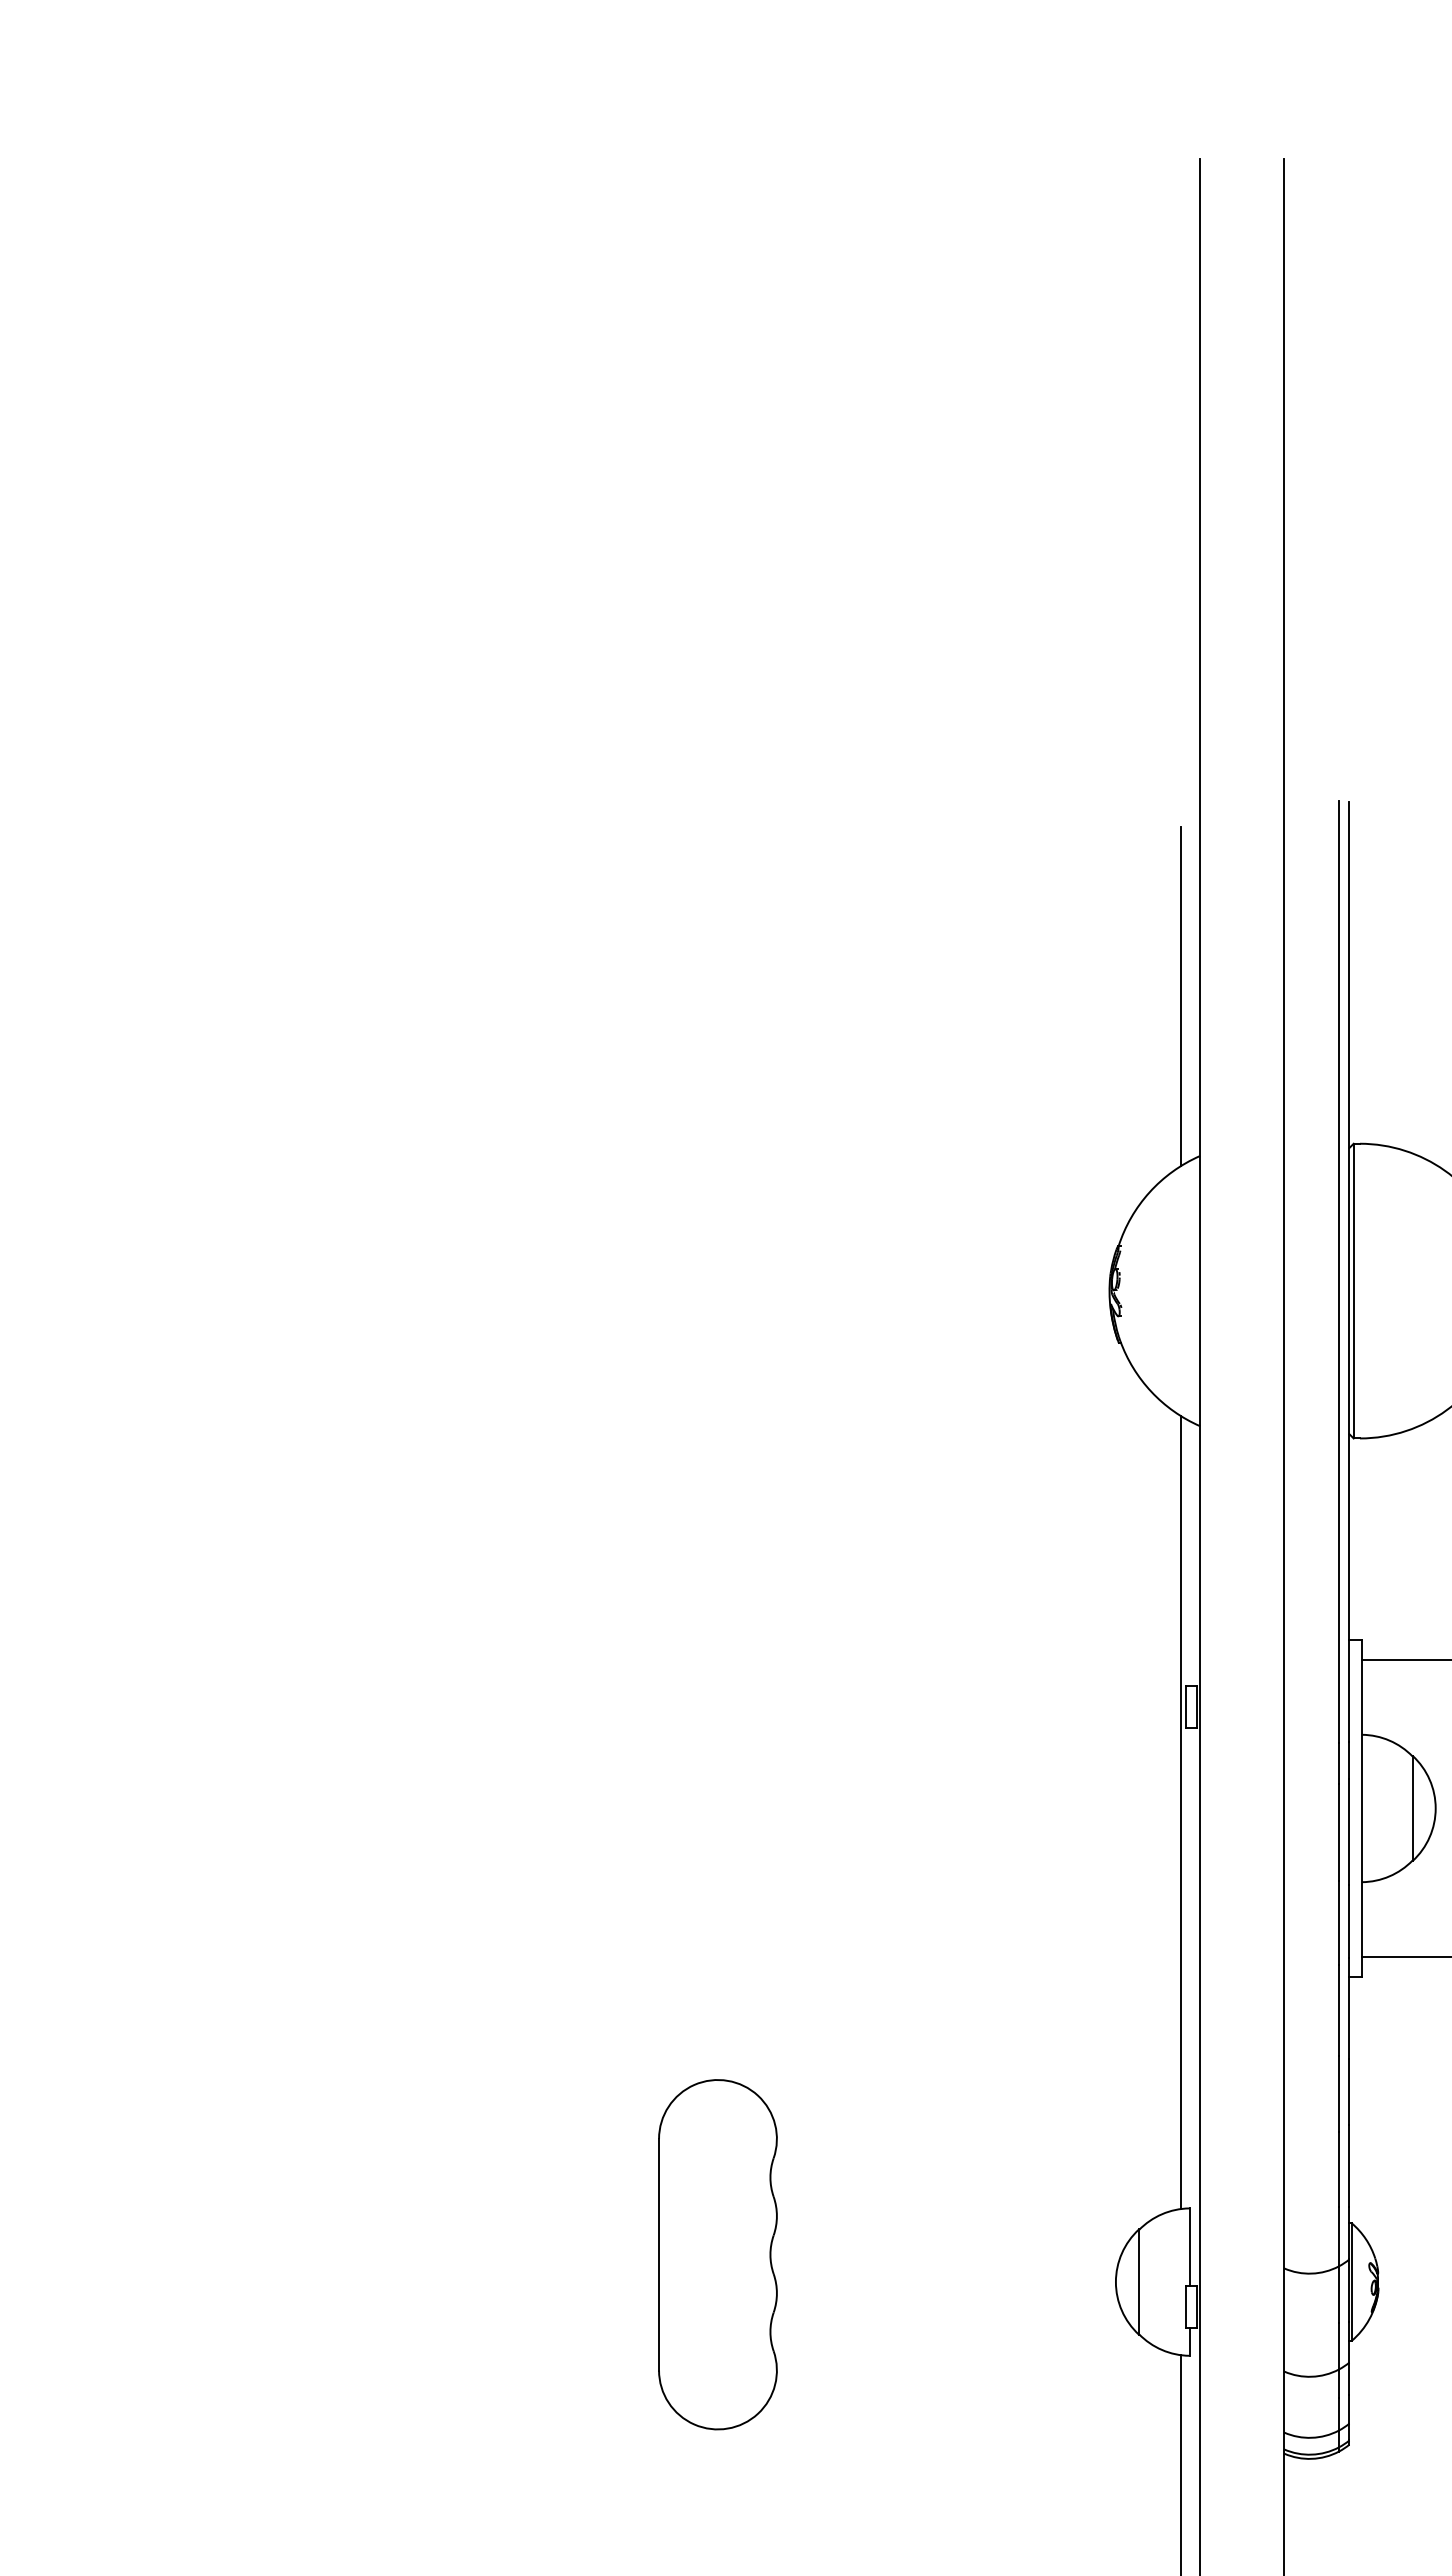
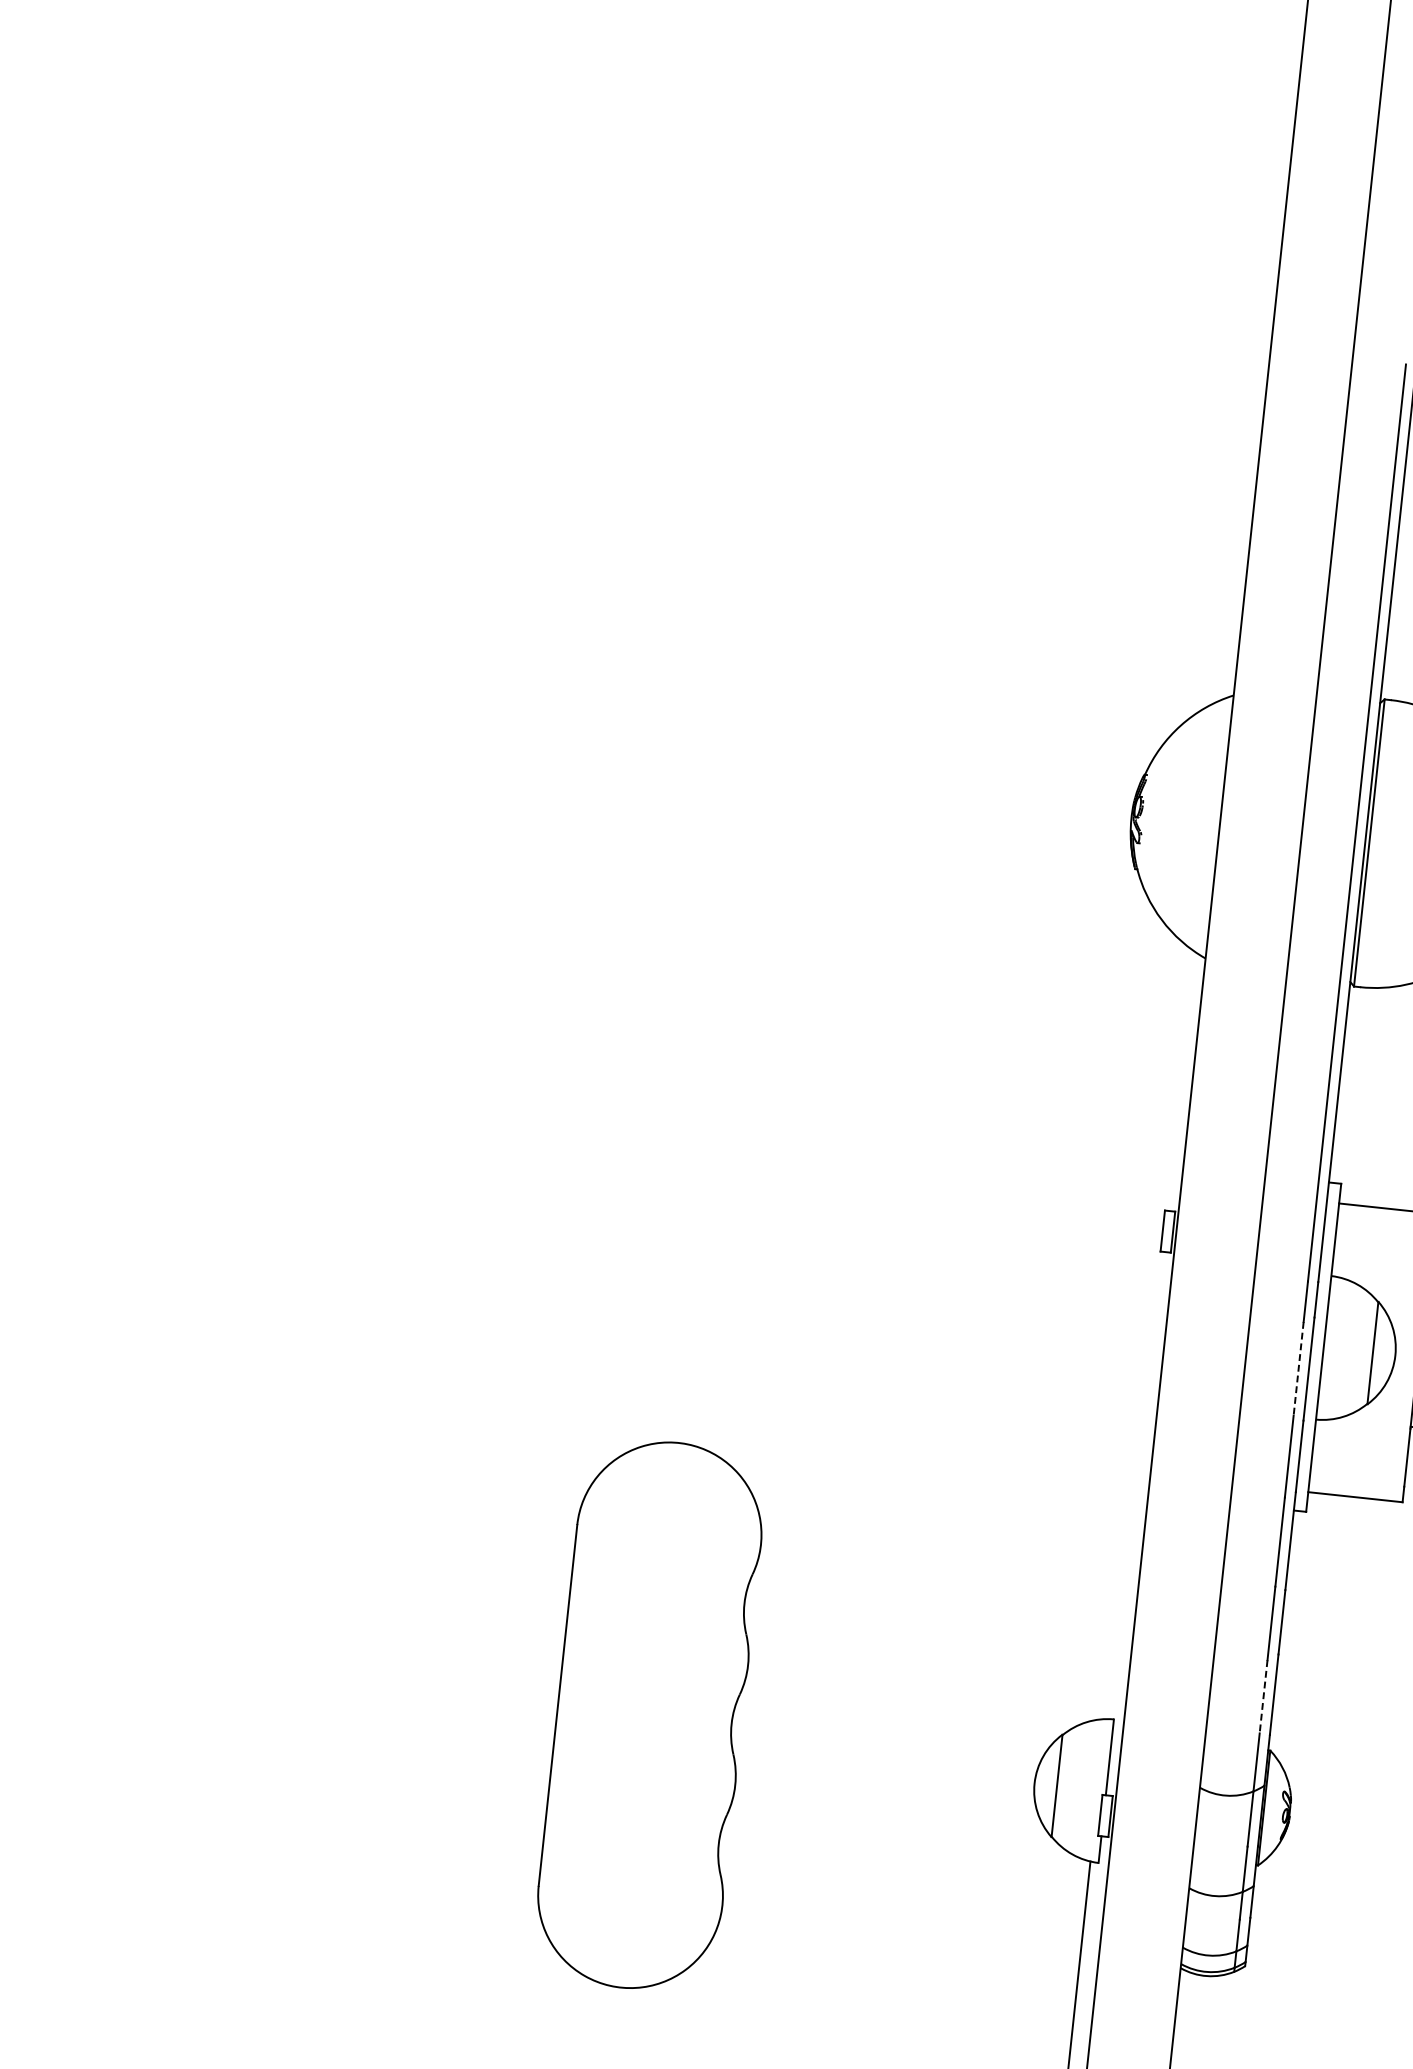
line: (1181, 996) -> (1232, 538), removed
line: (1181, 1812) -> (1147, 1332), removed
line: (1338, 1833) -> (1298, 1369), solid -> dashed
line: (1338, 2169) -> (1263, 1697), solid -> dashed
part: (717, 2254) -> (649, 1715), size x1.6

